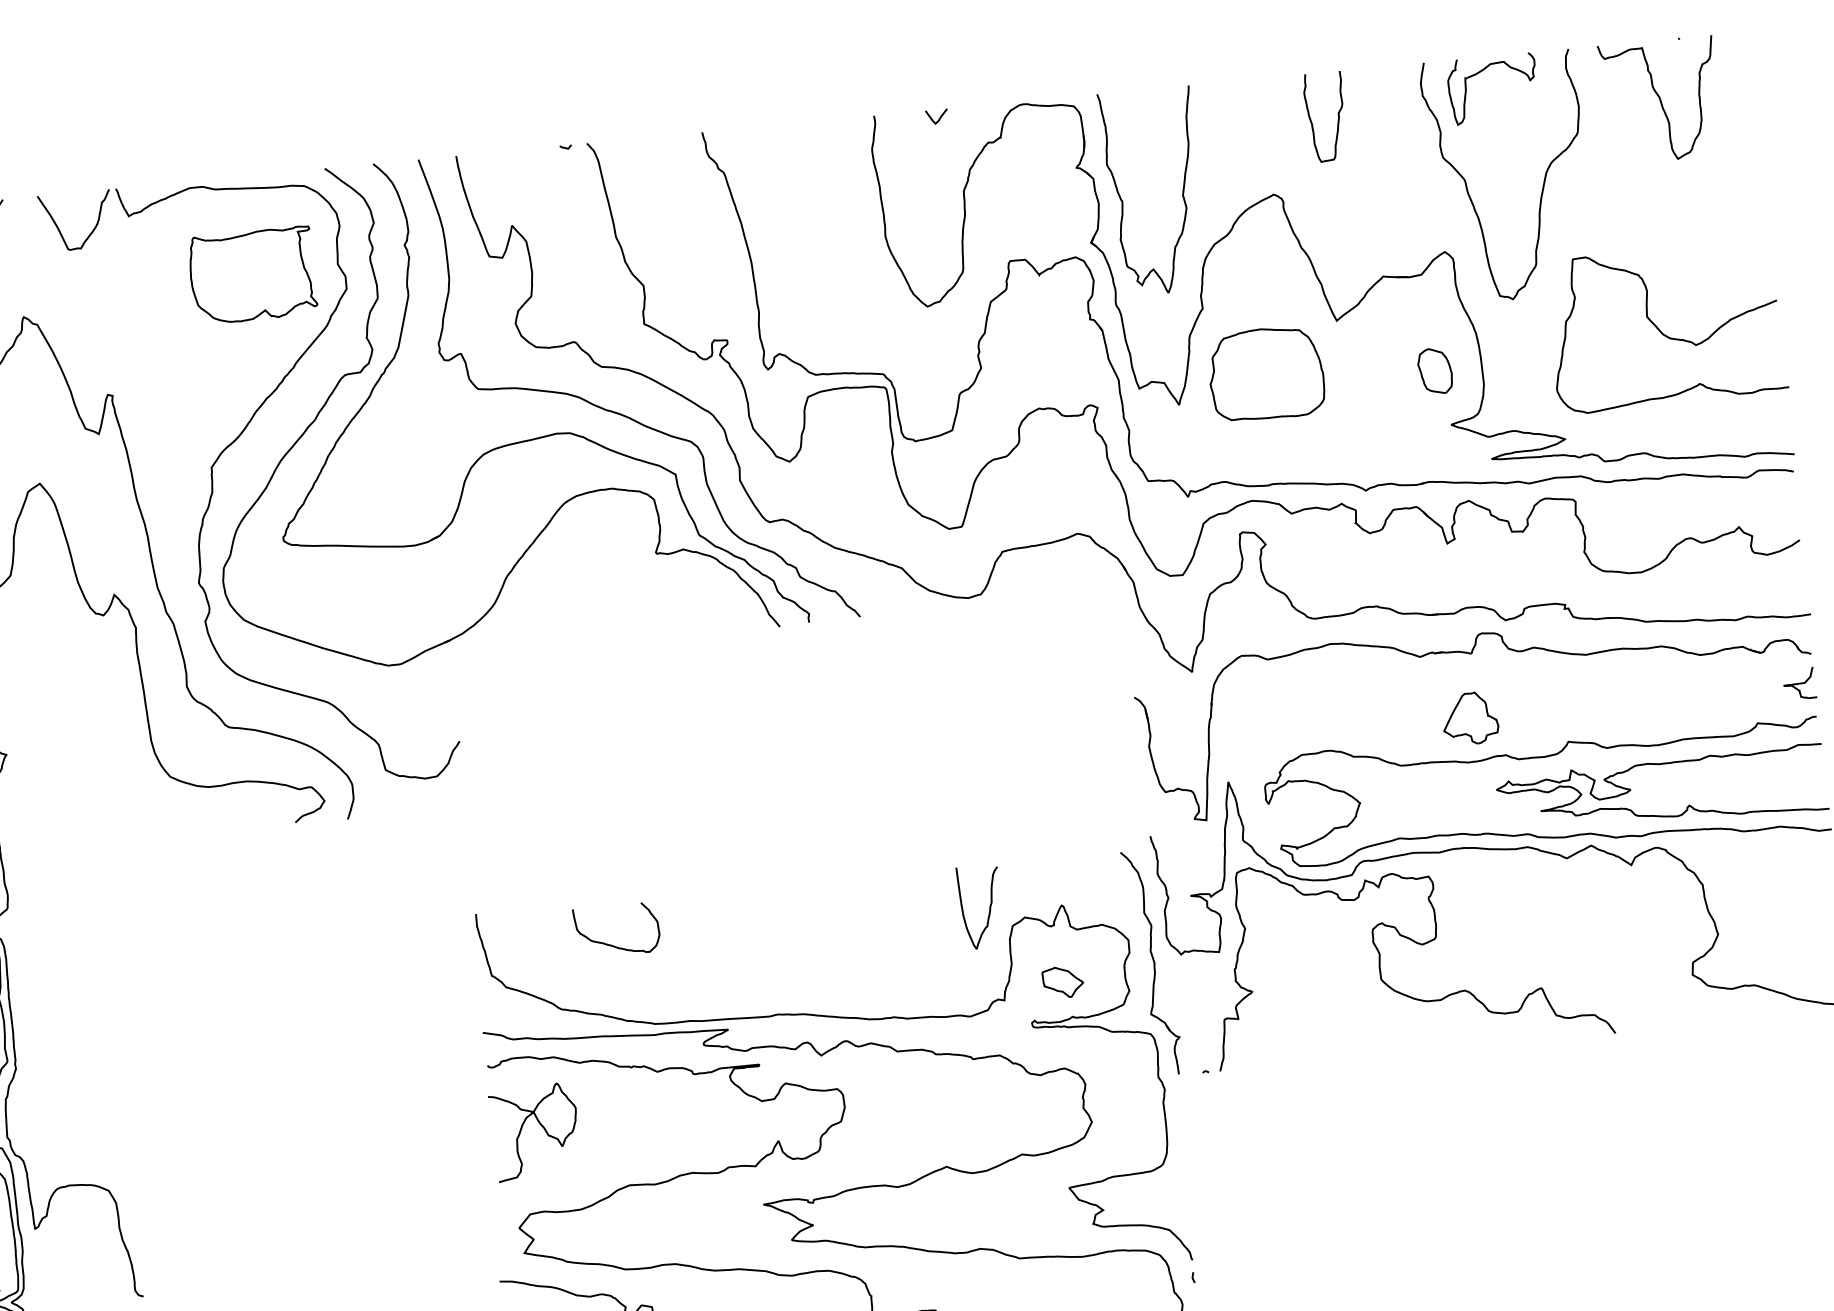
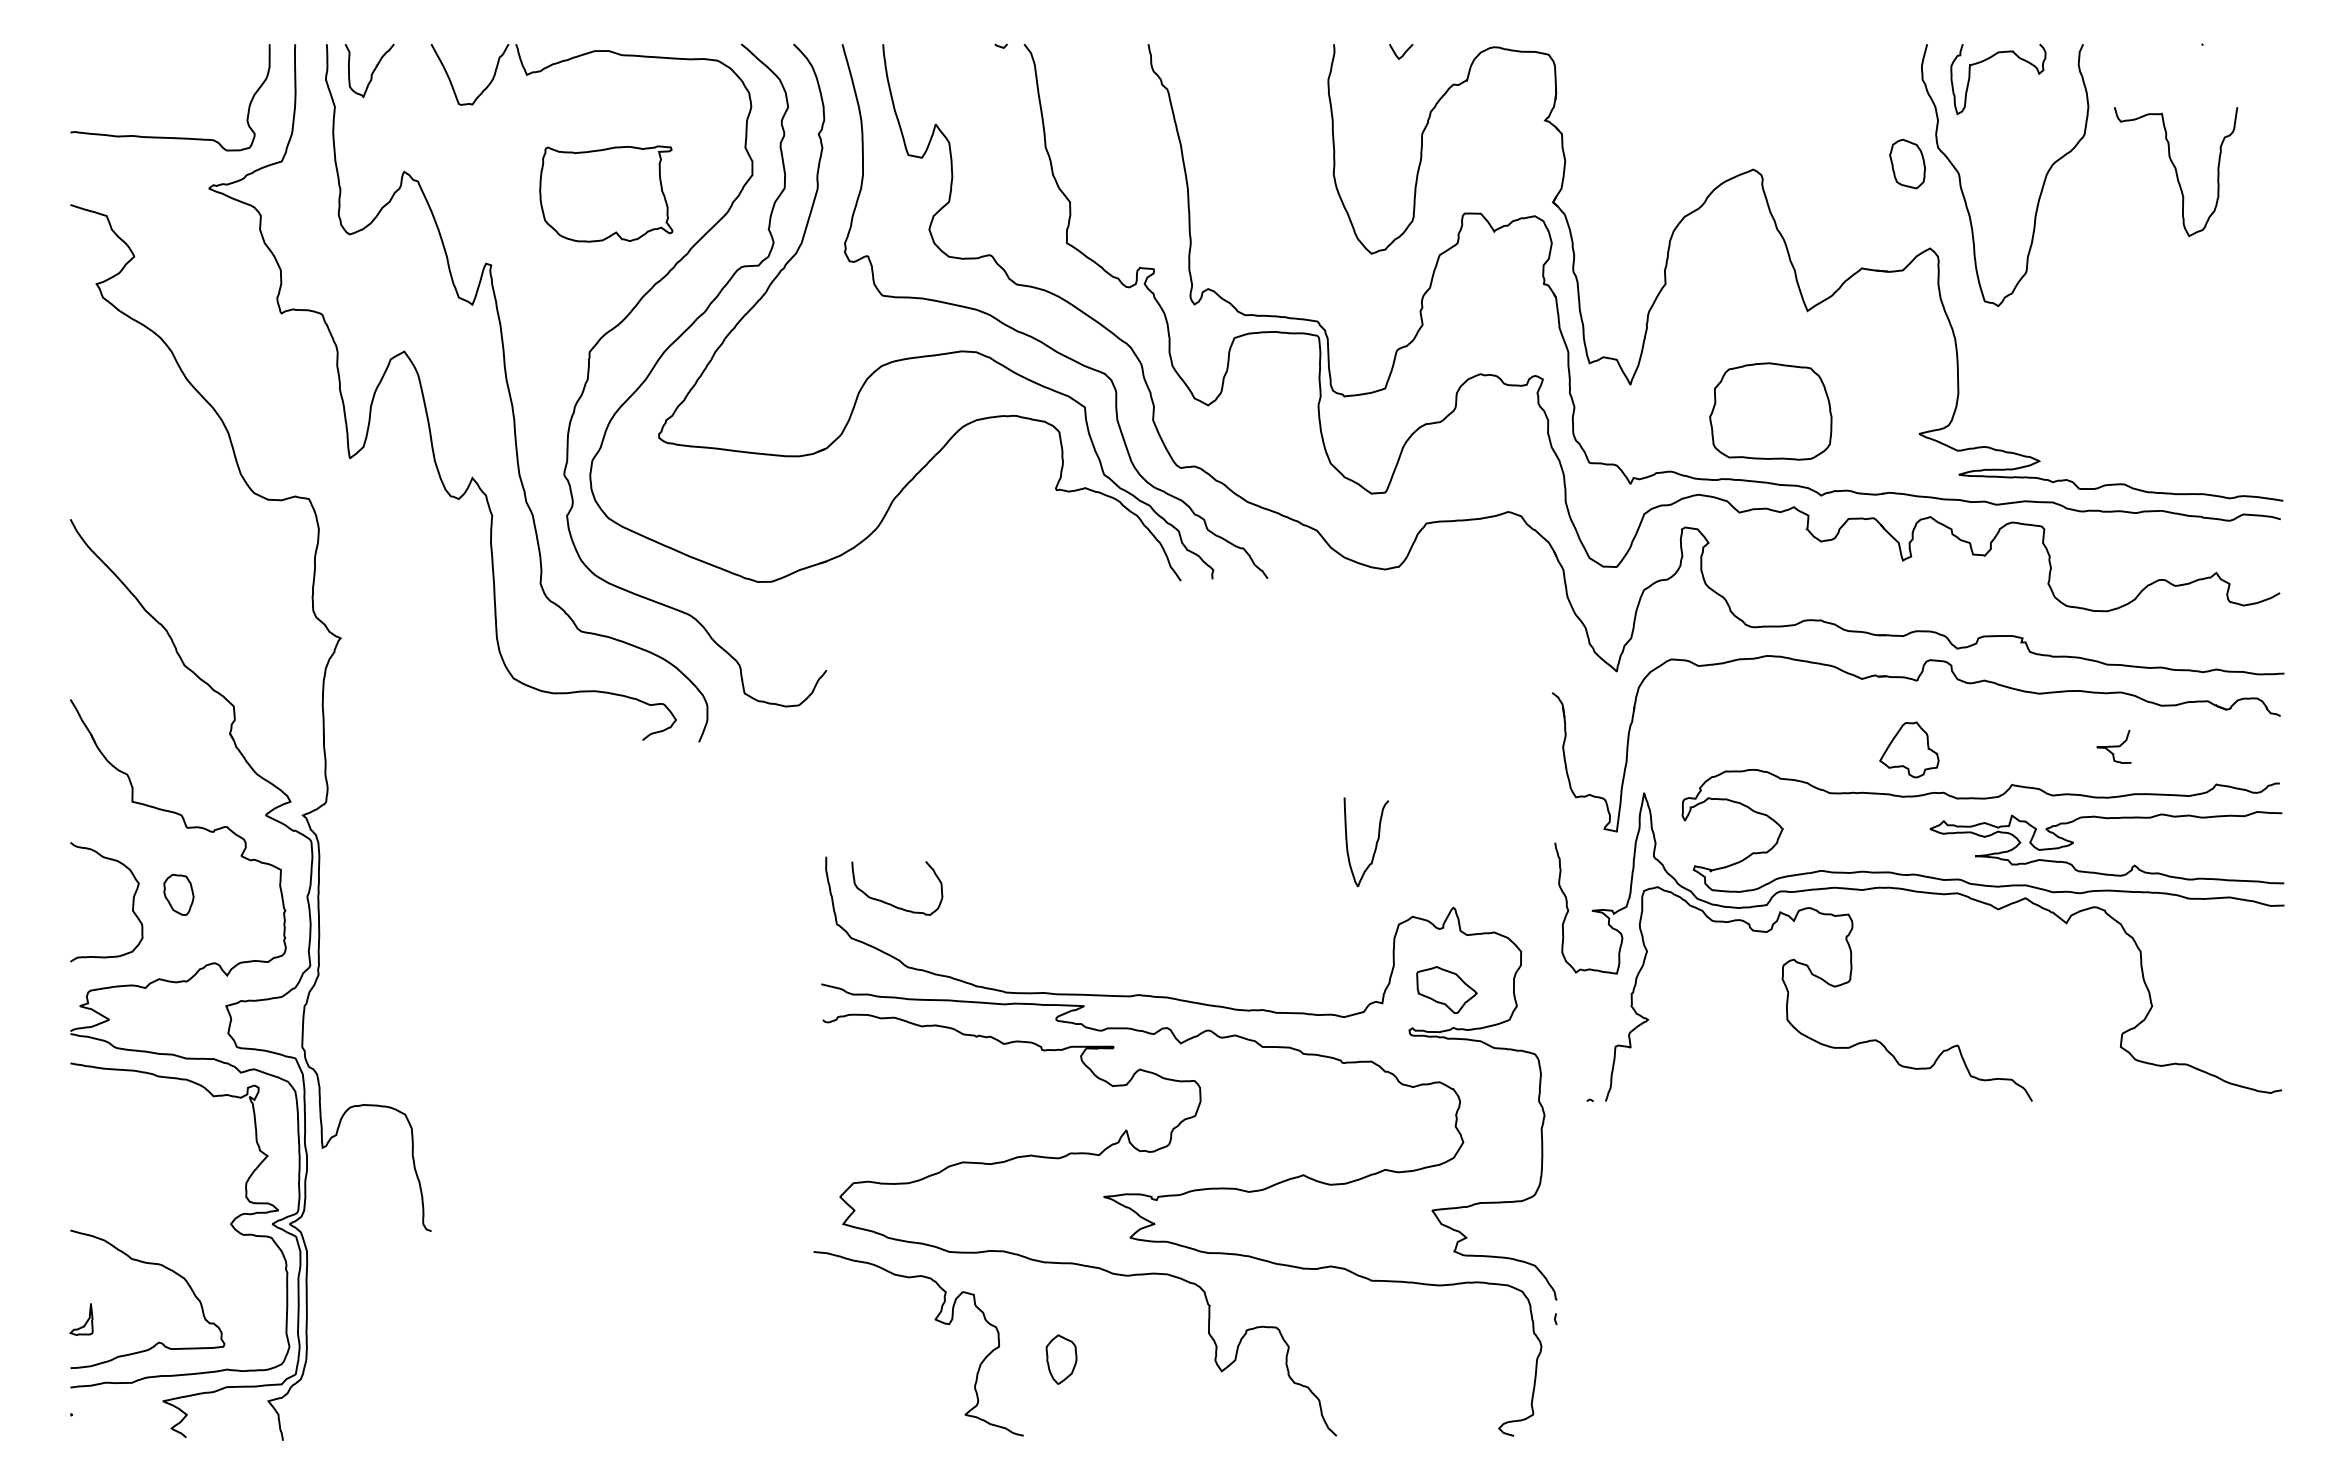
curve: (1659, 101) -> (2175, 172), moved
curve: (1337, 118) -> (1829, 94), removed
curve: (1182, 192) -> (1655, 157), removed
part: (252, 275) -> (606, 193), moved
curve: (1662, 332) -> (2154, 356), removed
part: (1435, 370) -> (1907, 163), moved
part: (1266, 373) -> (1770, 411), moved
curve: (1799, 683) -> (2113, 746), moved
curve: (989, 907) -> (1375, 843), moved
curve: (611, 944) -> (890, 903), moved
part: (1151, 963) -> (1543, 978), removed
part: (1062, 981) -> (1446, 989), size x1.4
curve: (540, 1125) -> (873, 1089), removed

